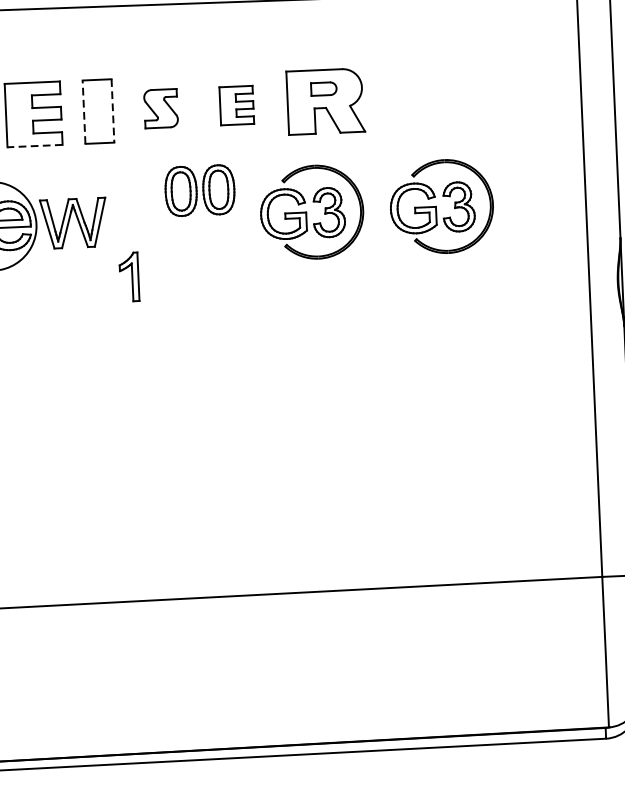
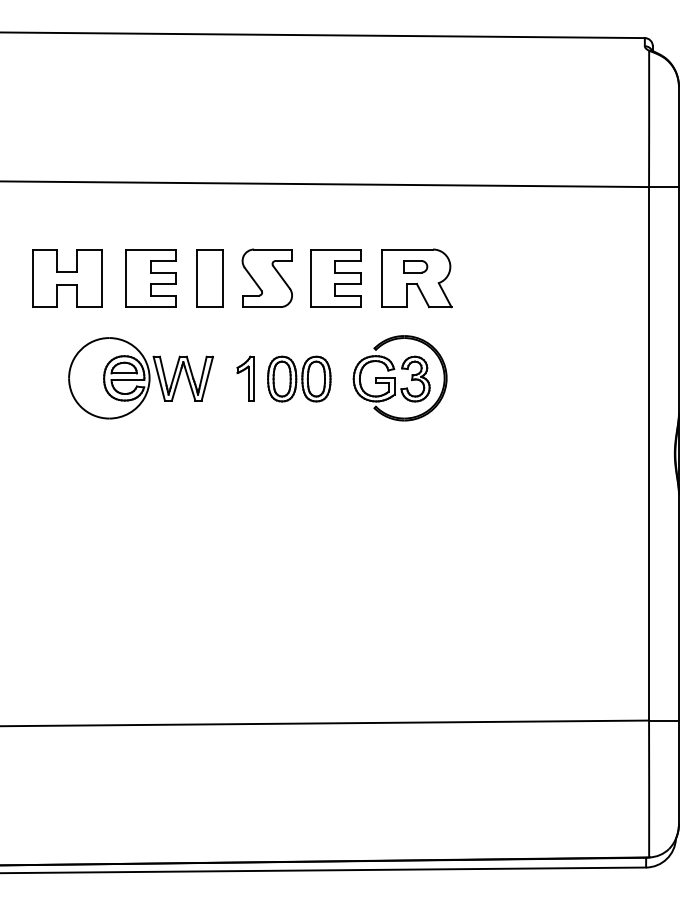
part: (236, 105) -> (335, 278), size x1.67
part: (160, 107) -> (266, 277), size x1.67
line: (113, 111) -> (223, 278), dashed -> solid
line: (84, 112) -> (197, 278), dashed -> solid
line: (34, 146) -> (150, 307), dashed -> solid
part: (200, 189) -> (299, 378), moved
part: (441, 207) -> (517, 378), removed
part: (129, 276) -> (245, 378), moved

